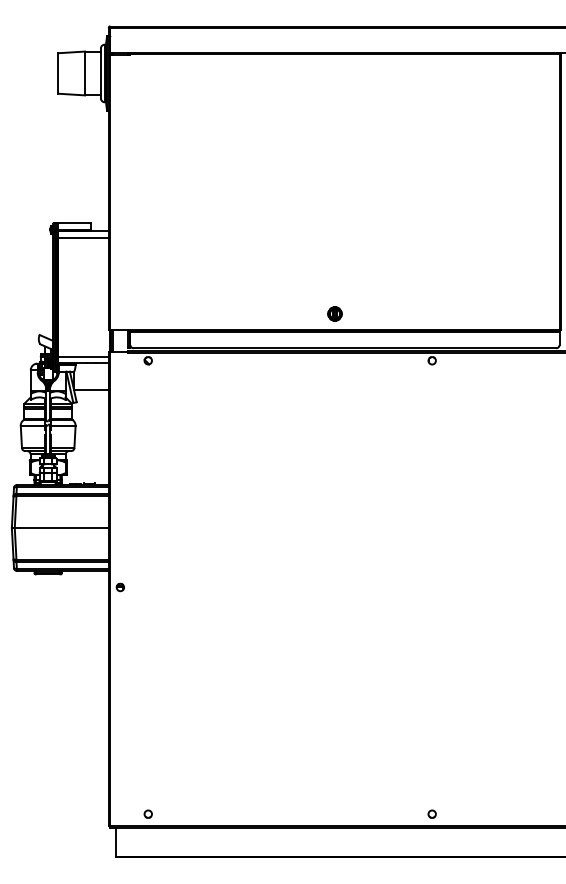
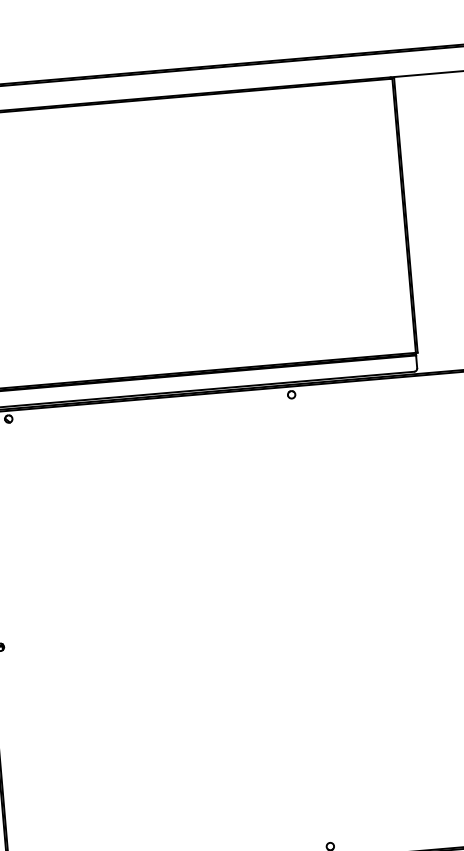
part: (334, 313) -> (190, 356), removed

